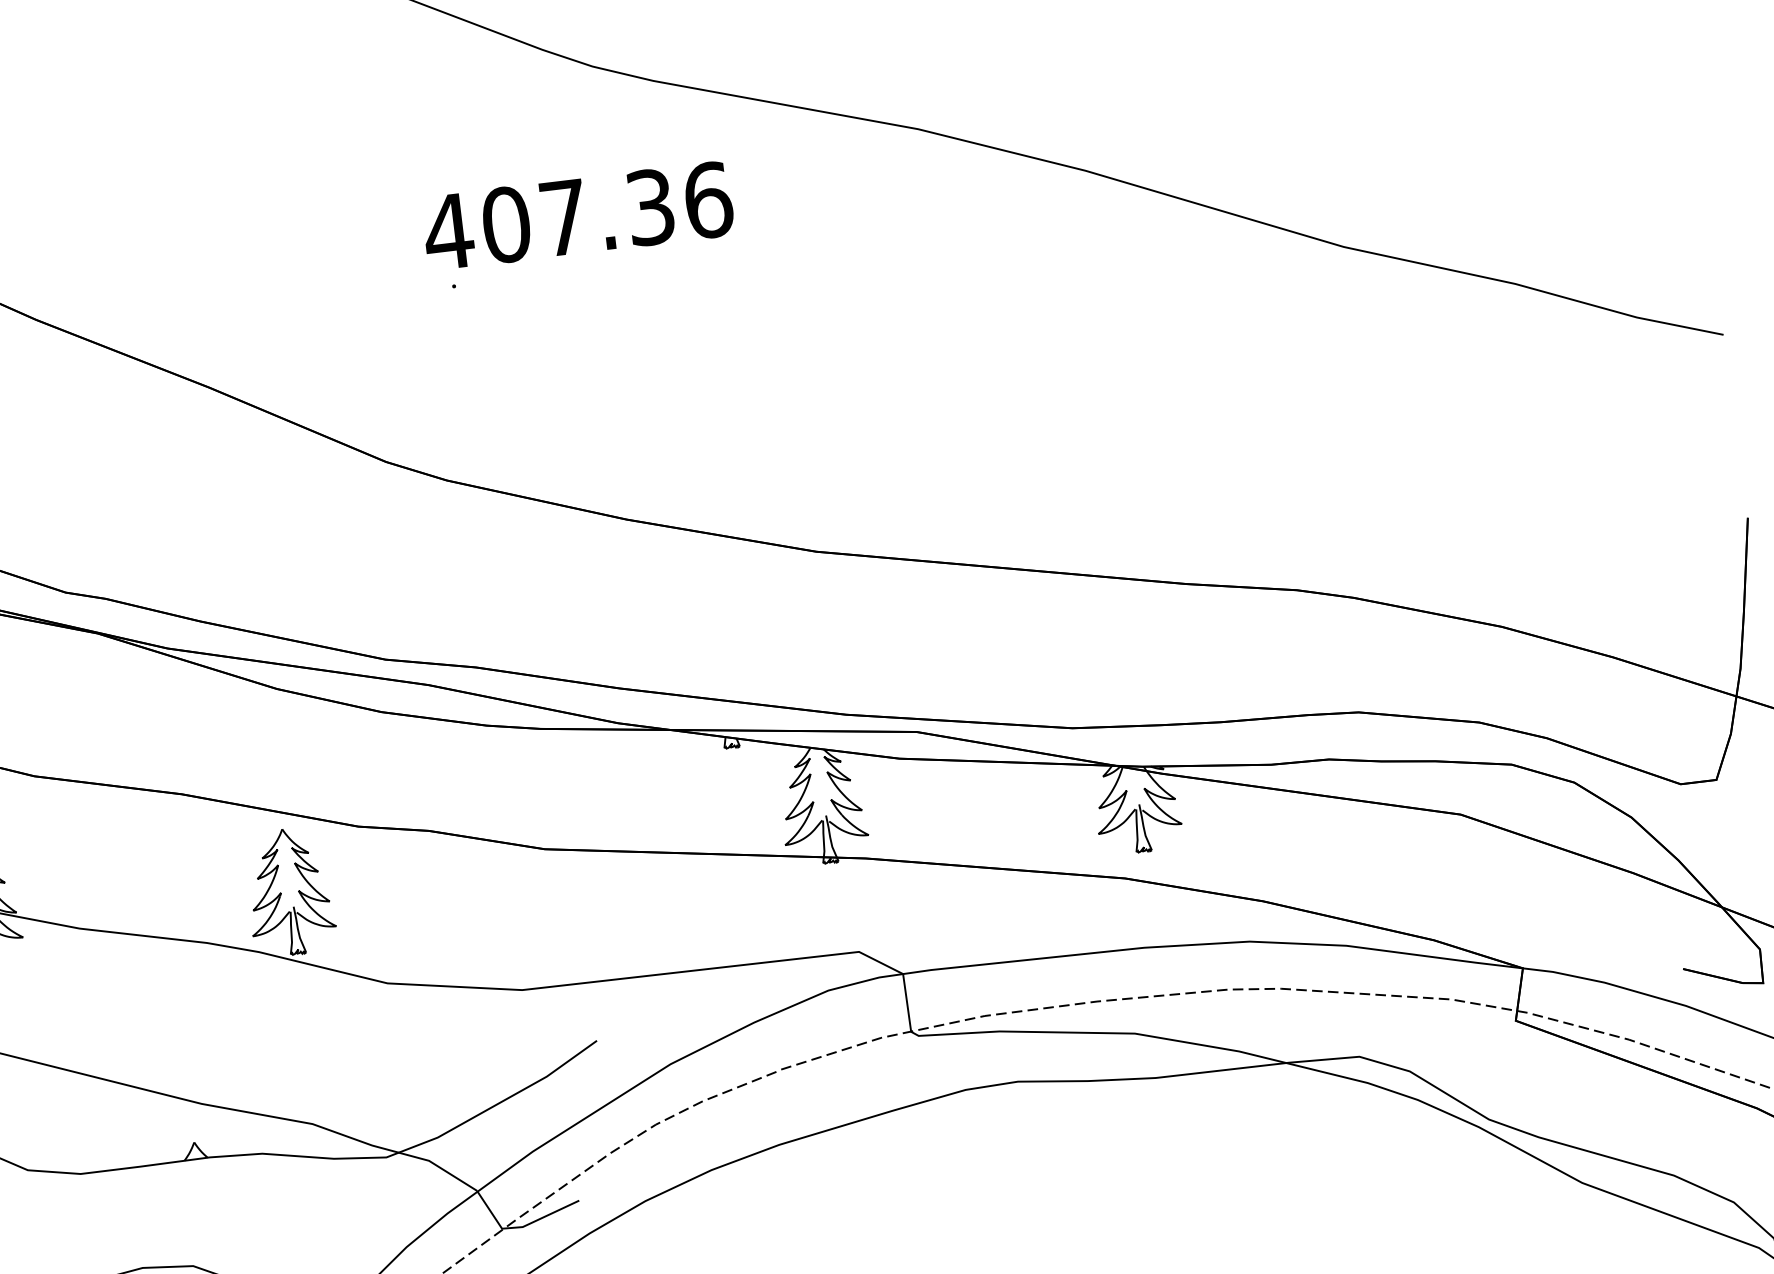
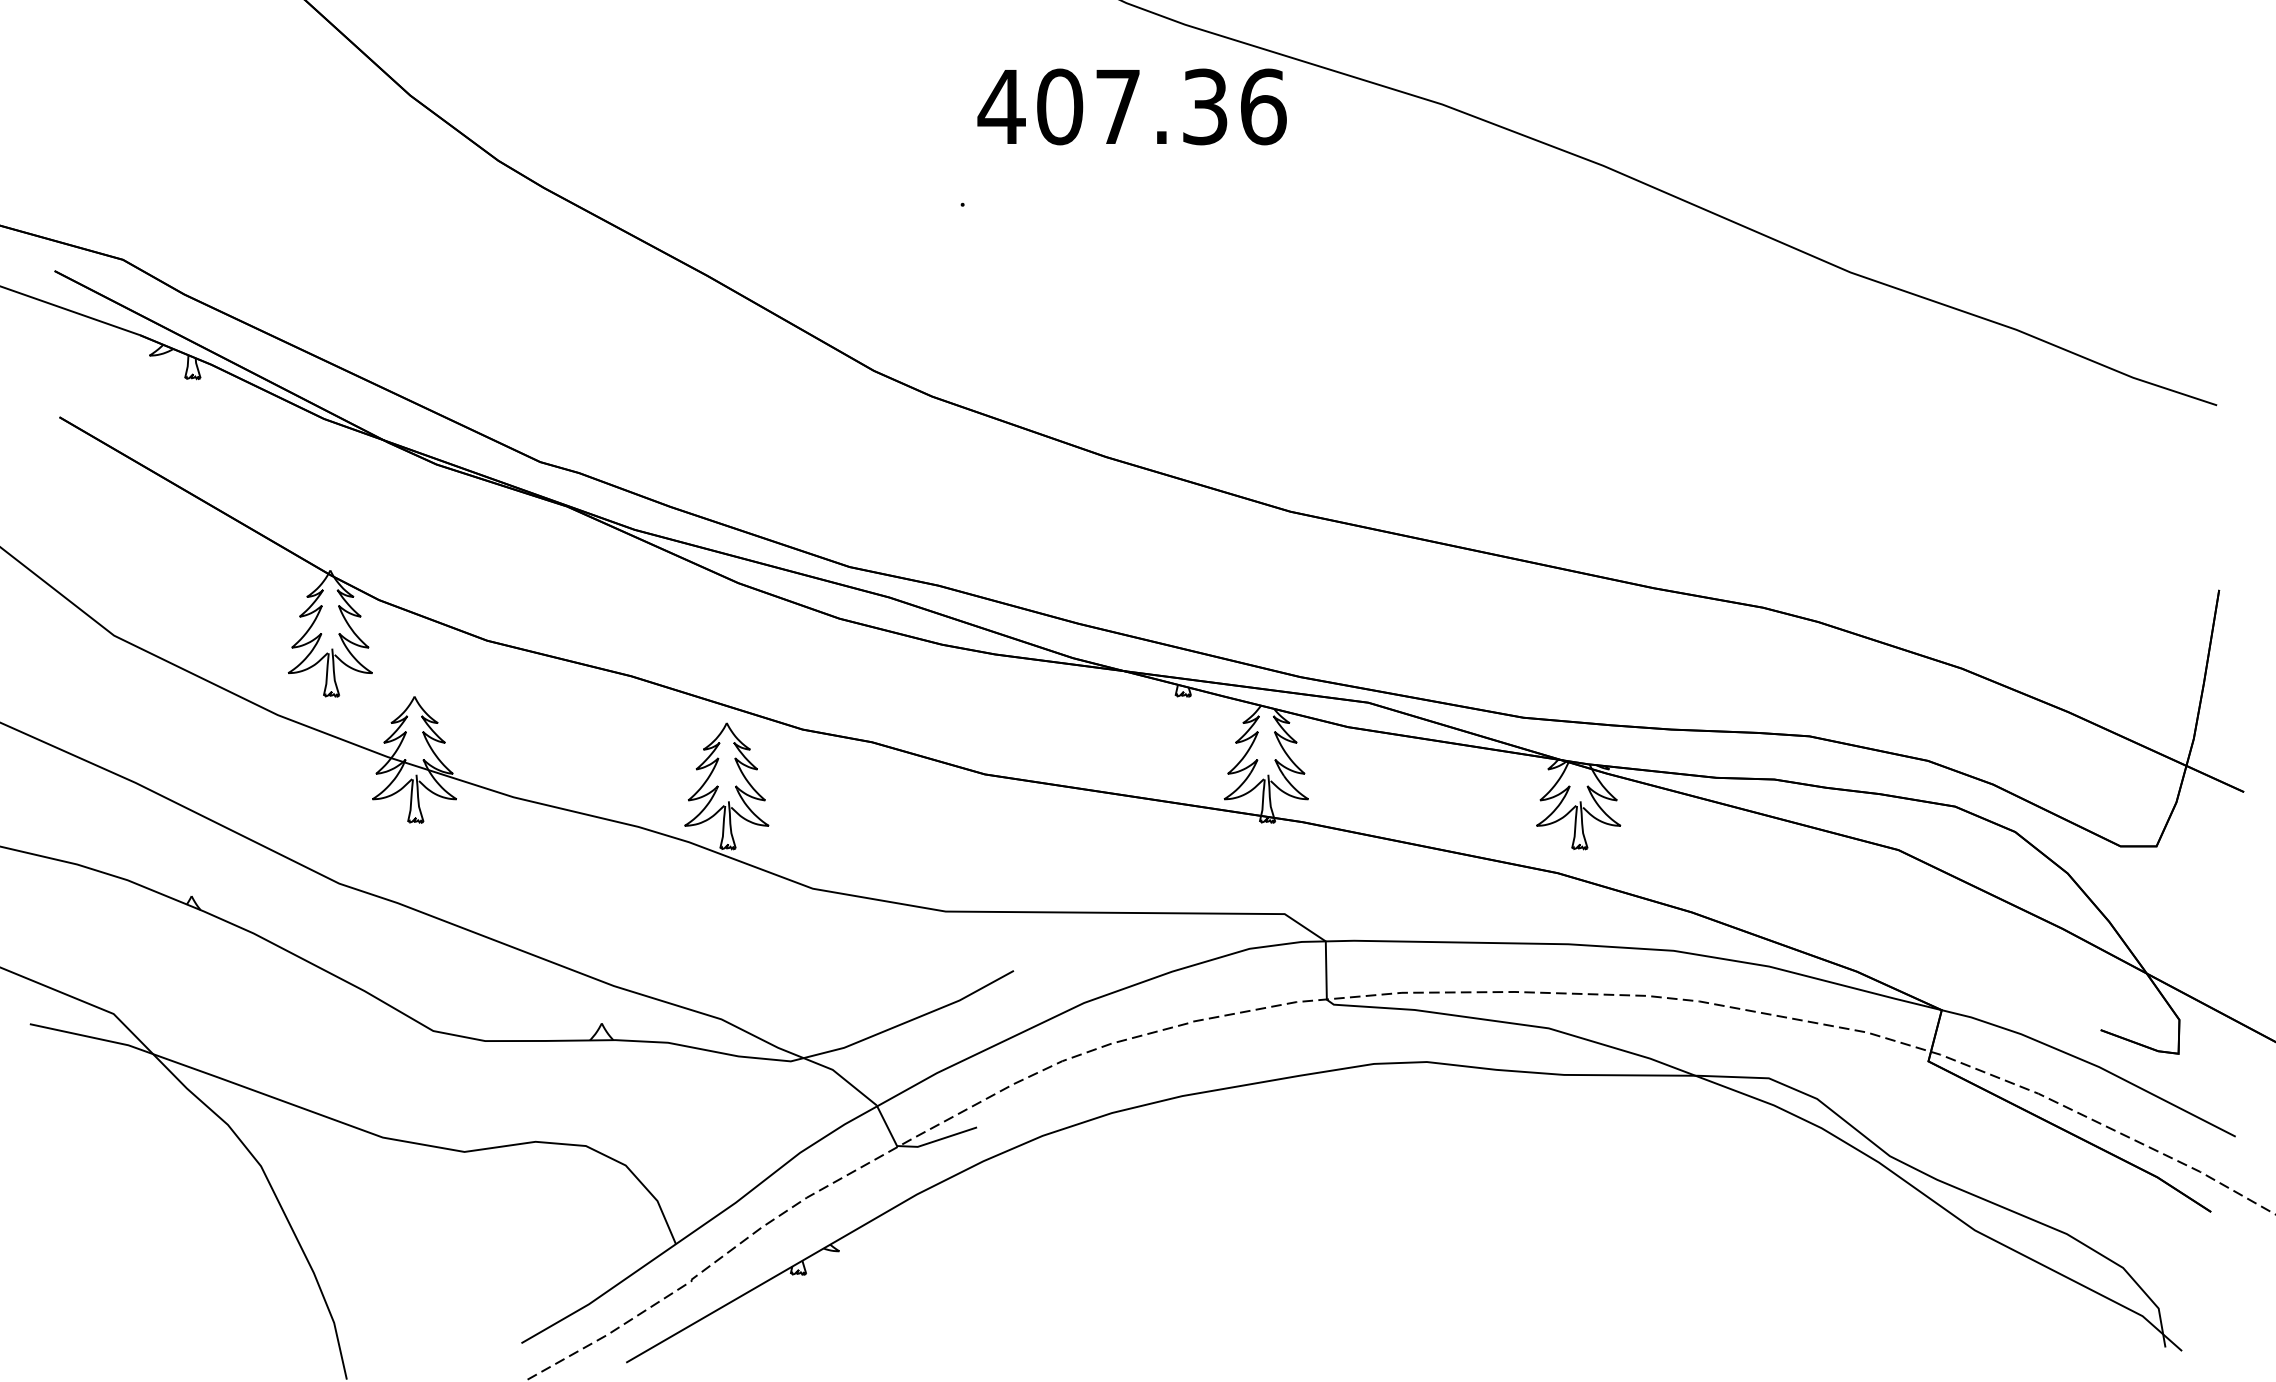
text: (577, 215) -> (1131, 106), moved

